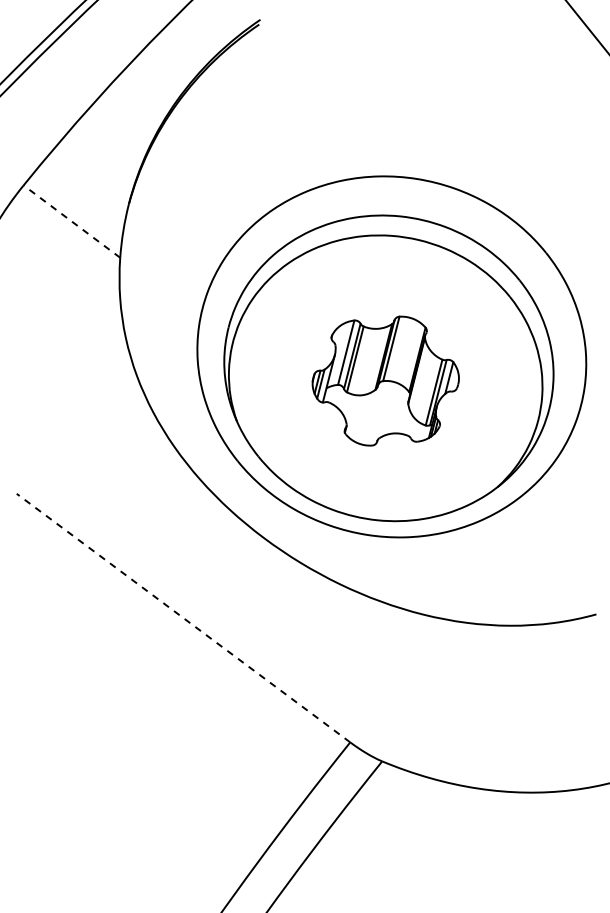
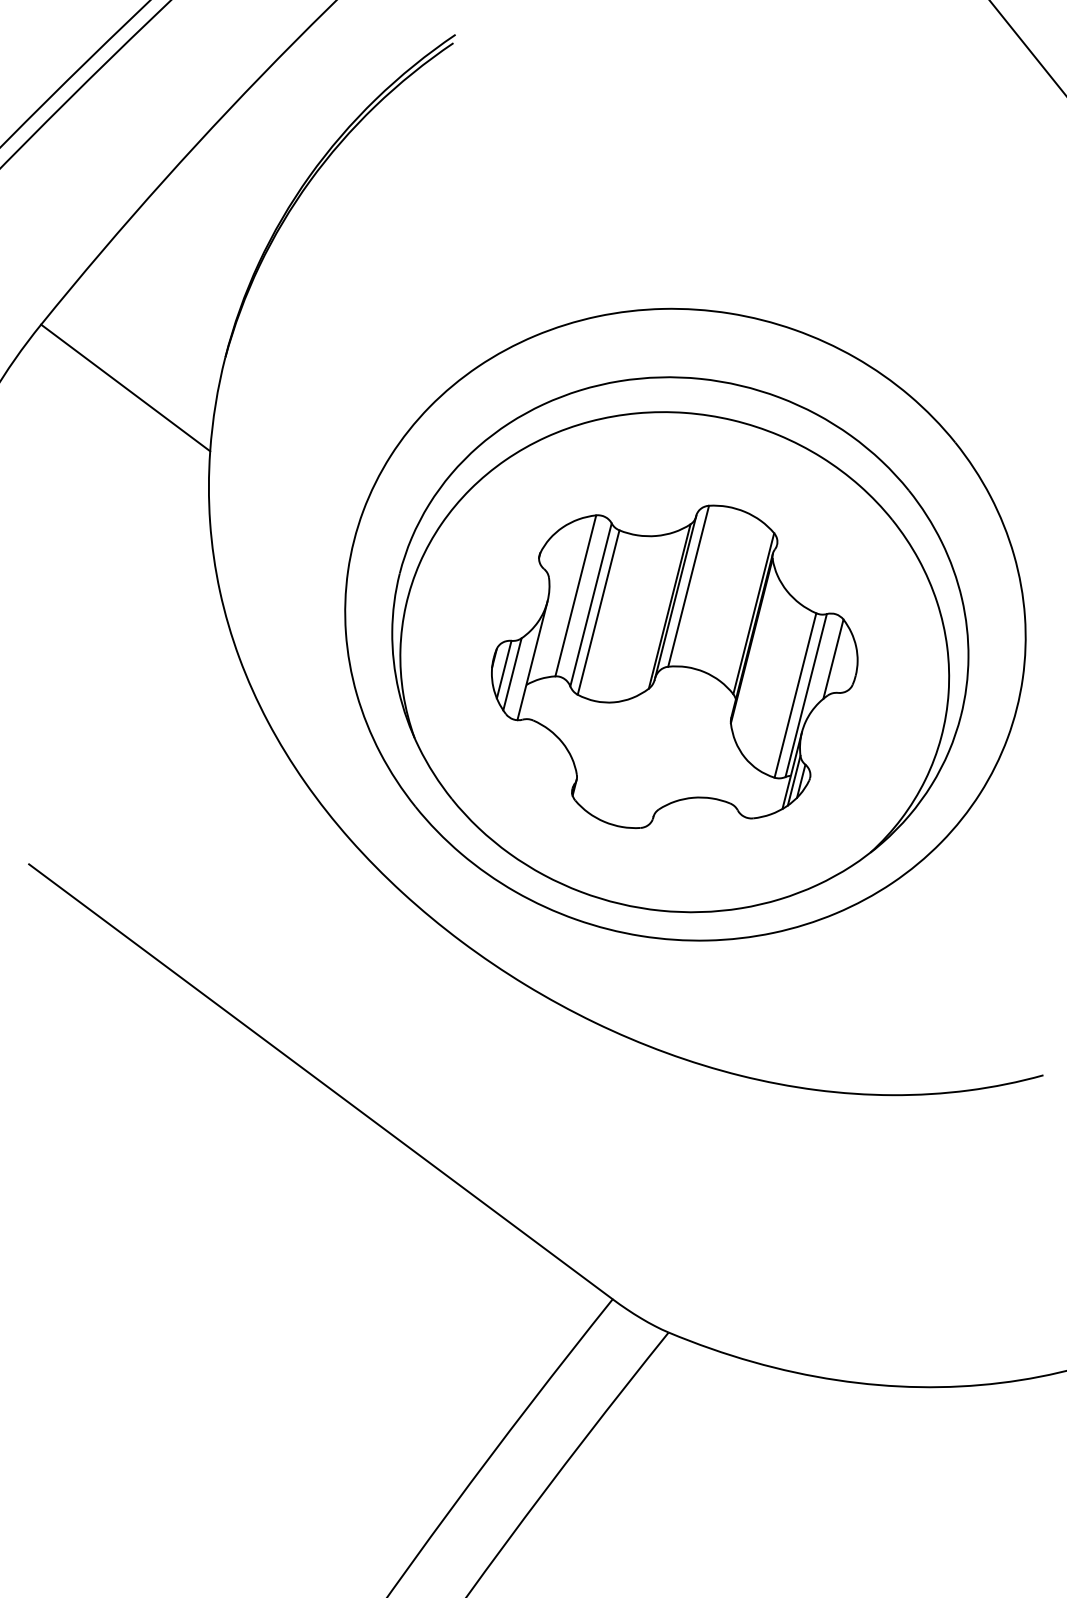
line: (71, 221) -> (124, 387), dashed -> solid
part: (385, 381) -> (674, 667), size x1.43
line: (183, 618) -> (320, 1082), dashed -> solid

